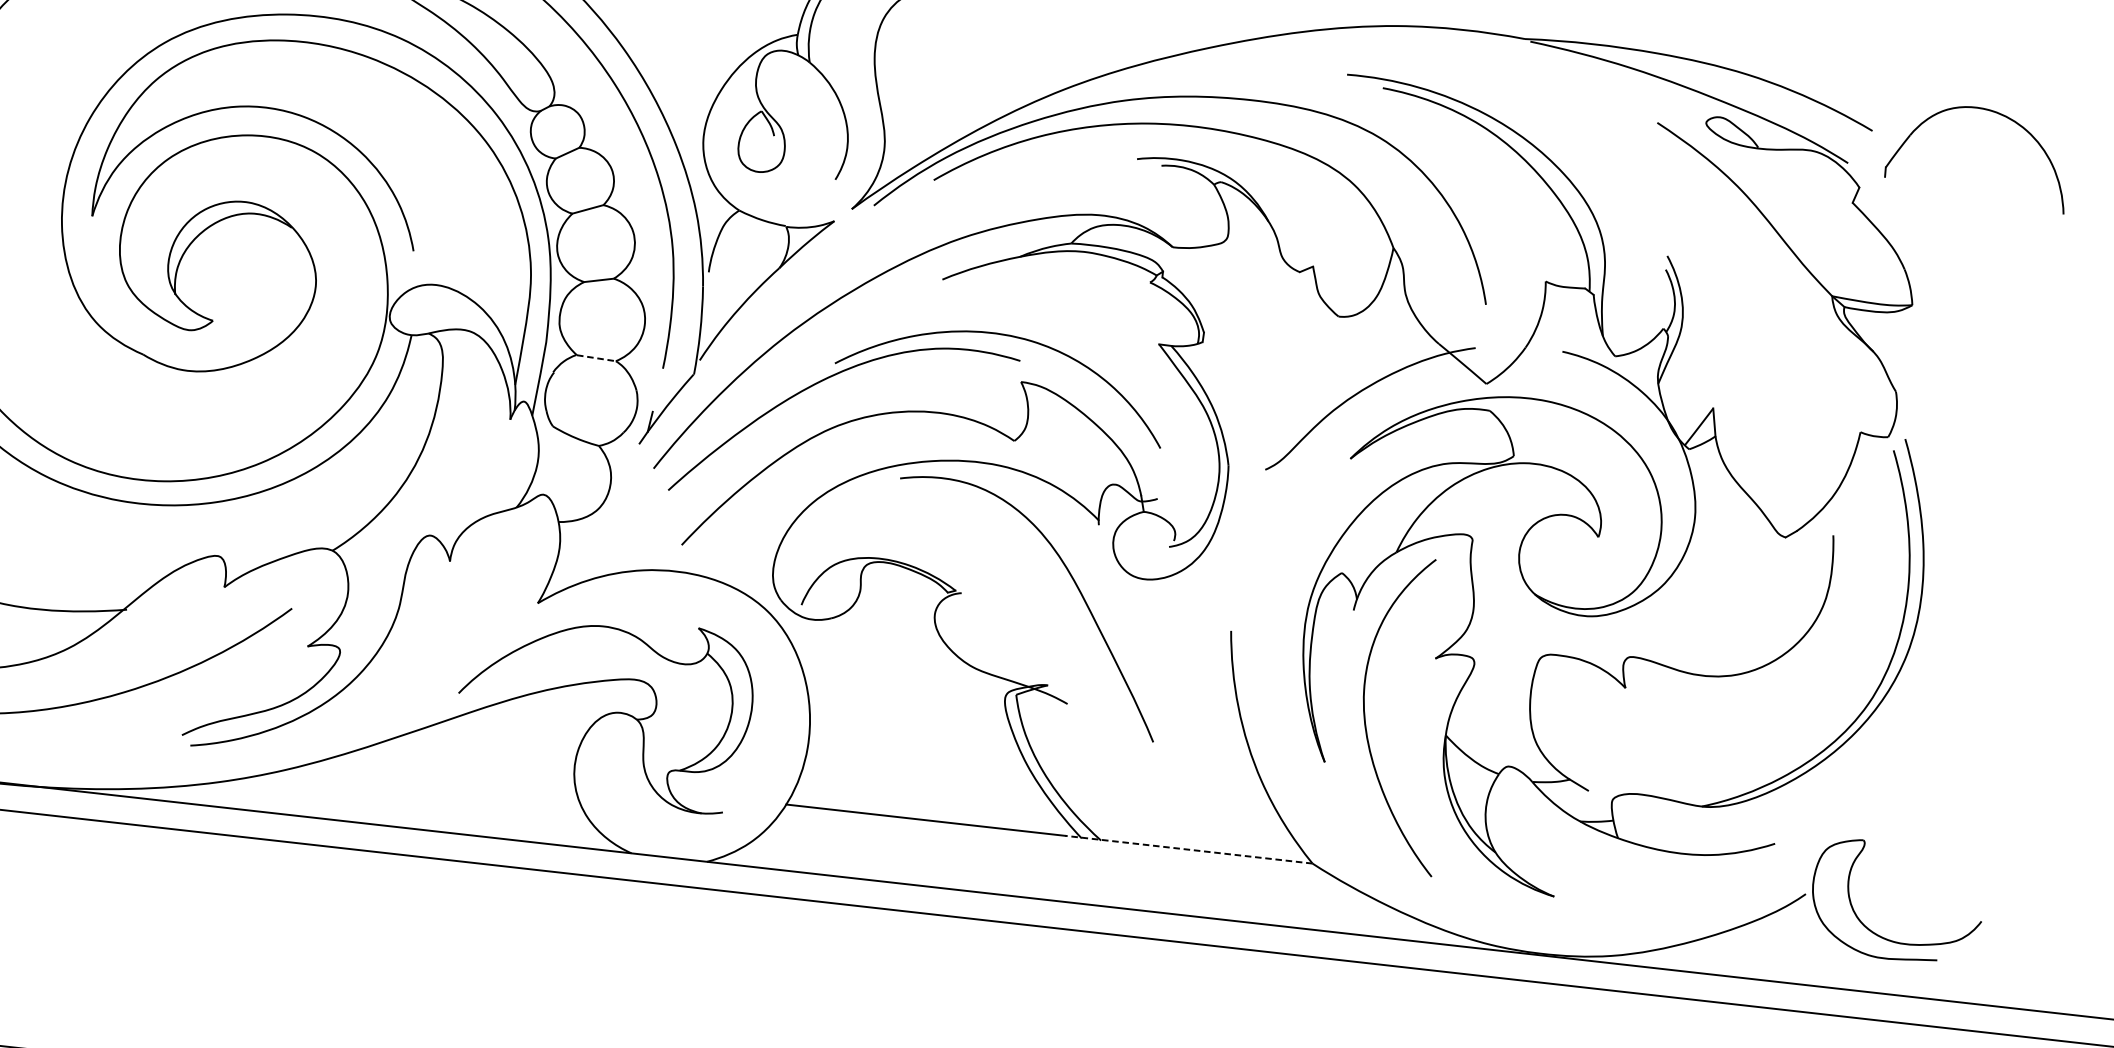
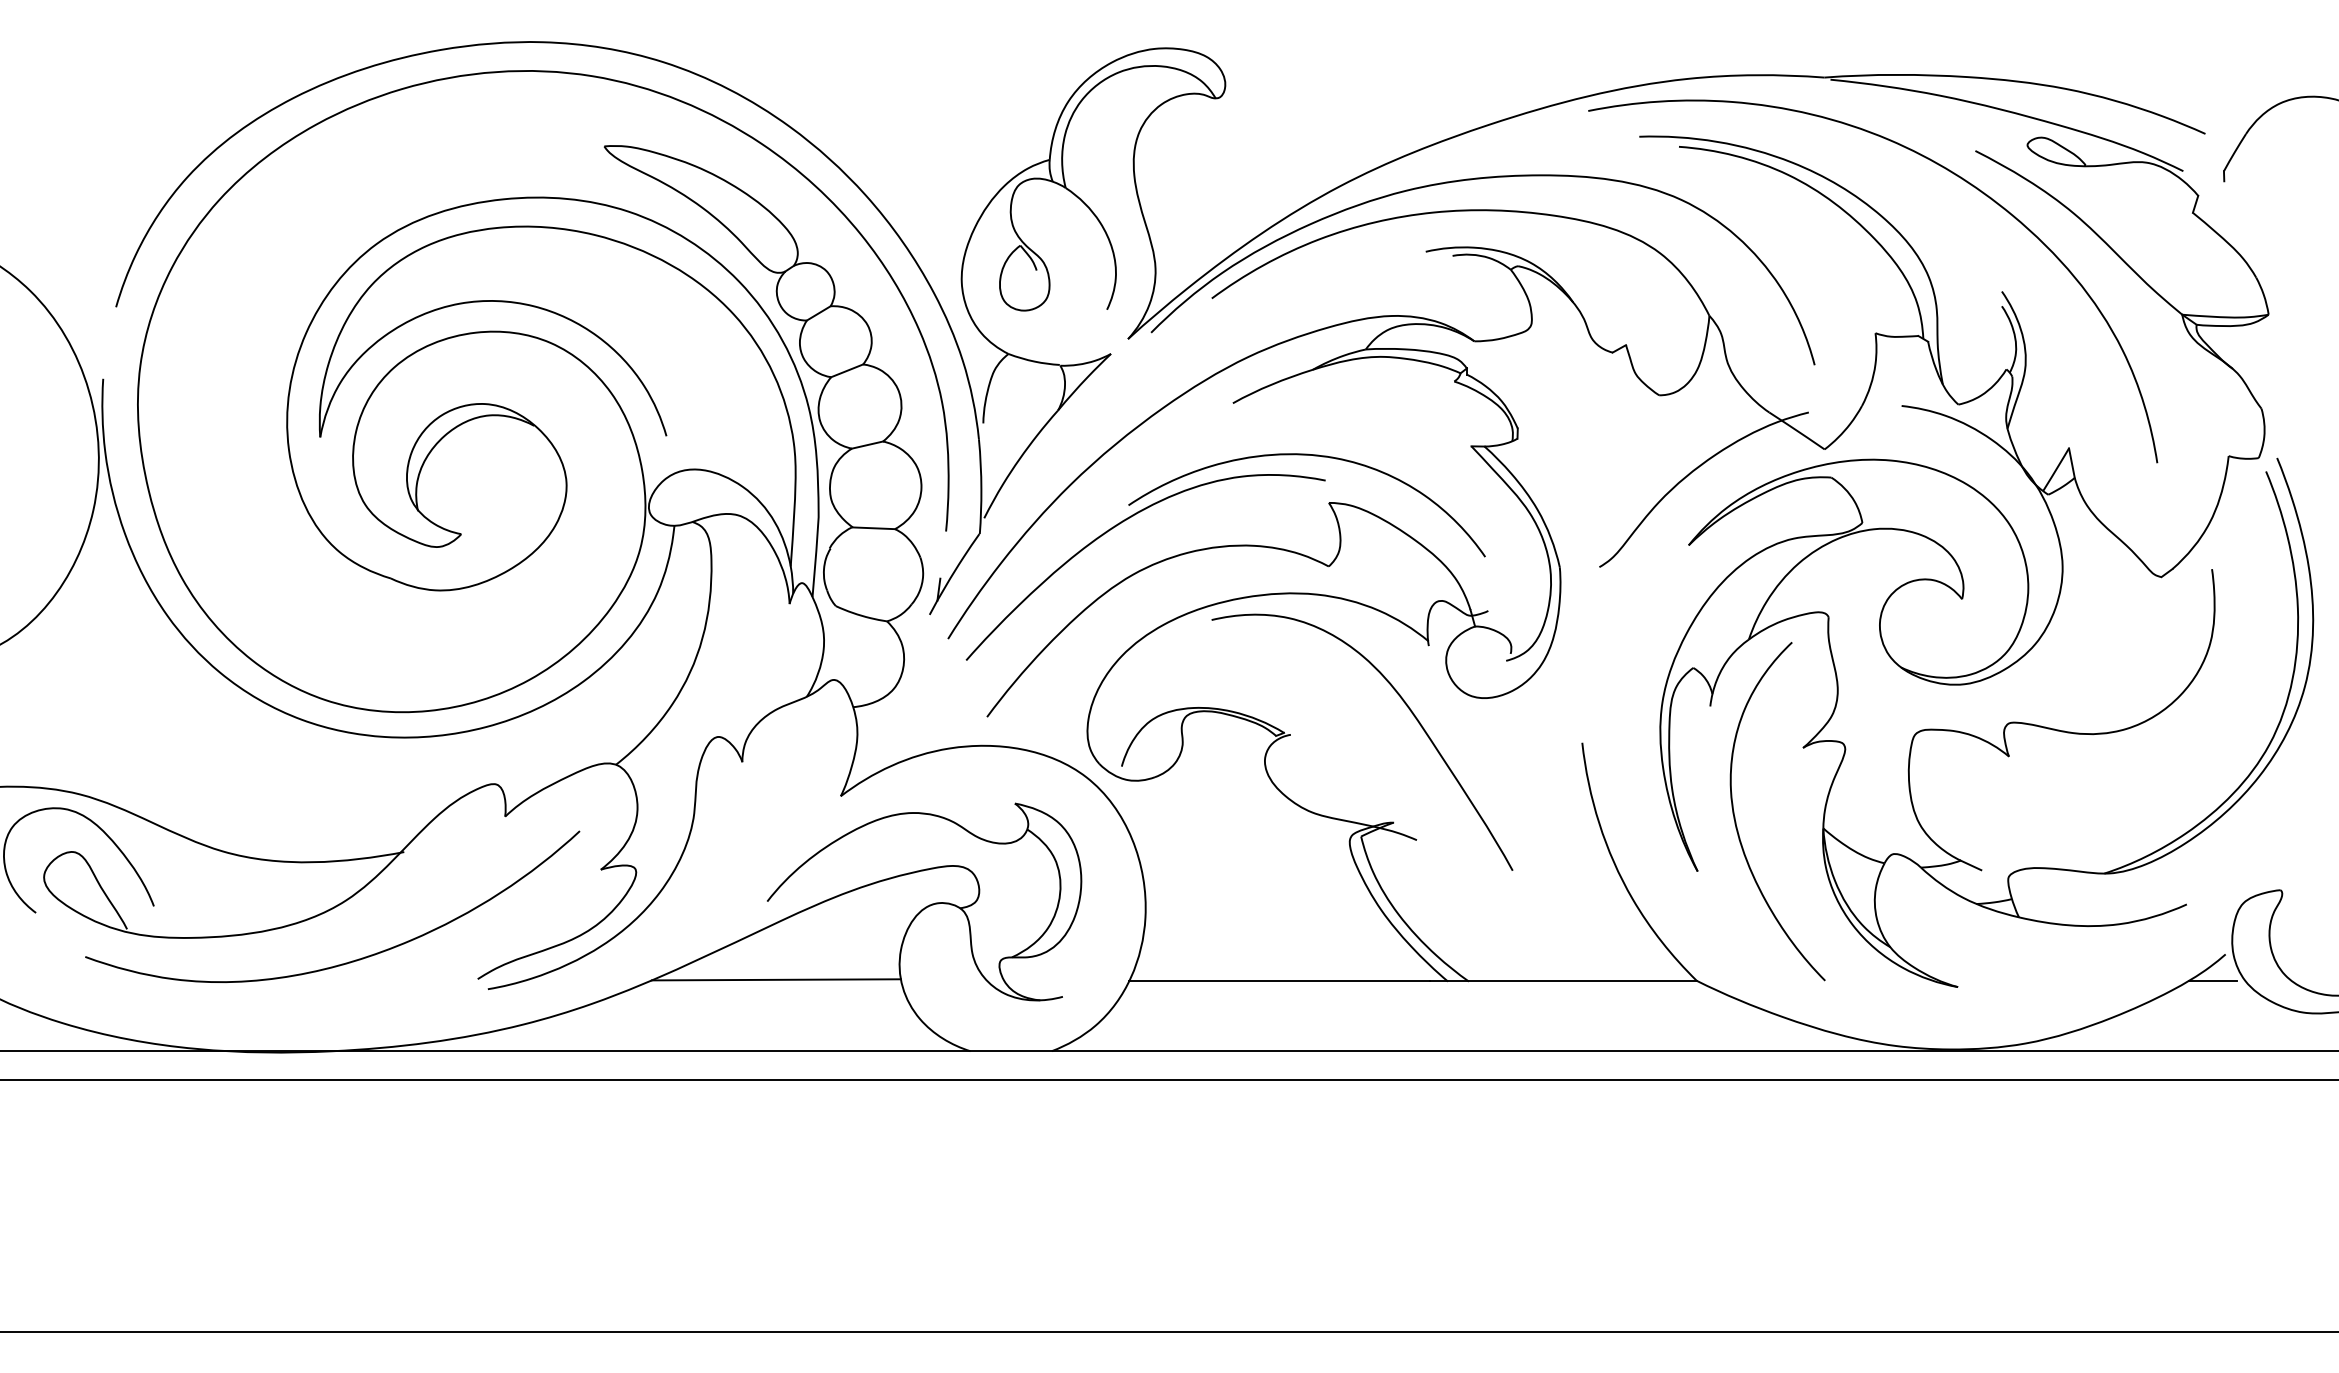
curve: (1618, 130) -> (1934, 163), added
line: (596, 358) -> (874, 528), dashed -> solid
line: (458, 766) -> (775, 979), added
line: (1188, 849) -> (1563, 980), dashed -> solid
line: (1791, 917) -> (2213, 980), added

